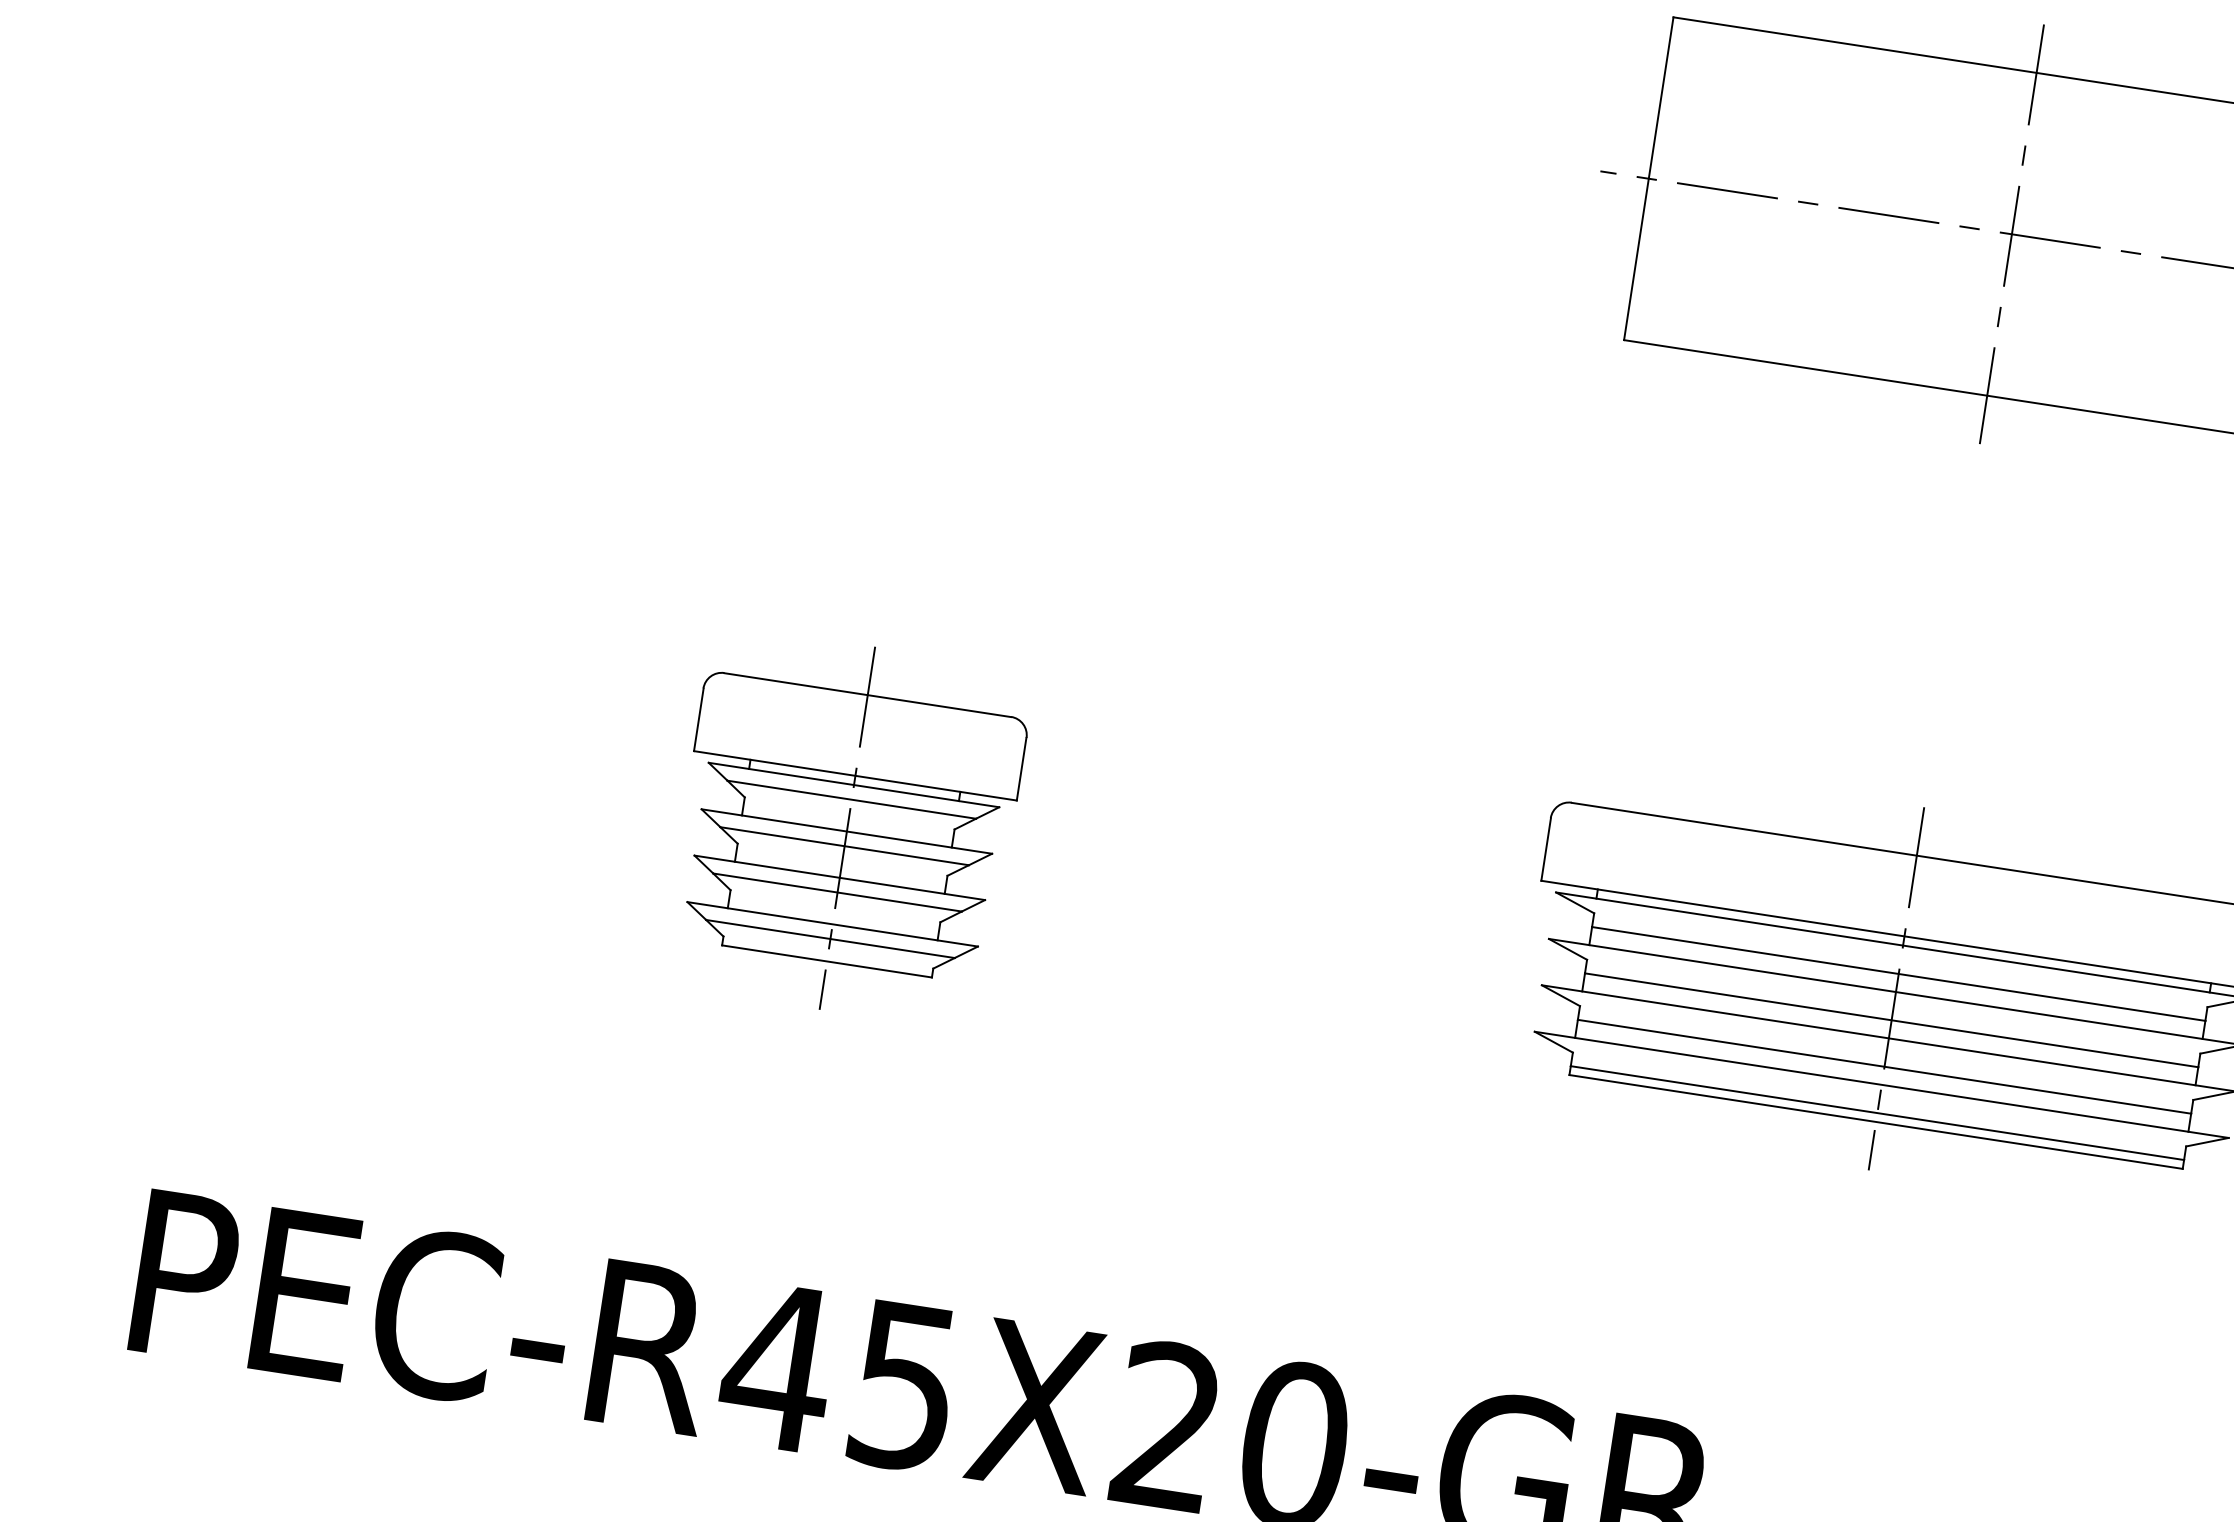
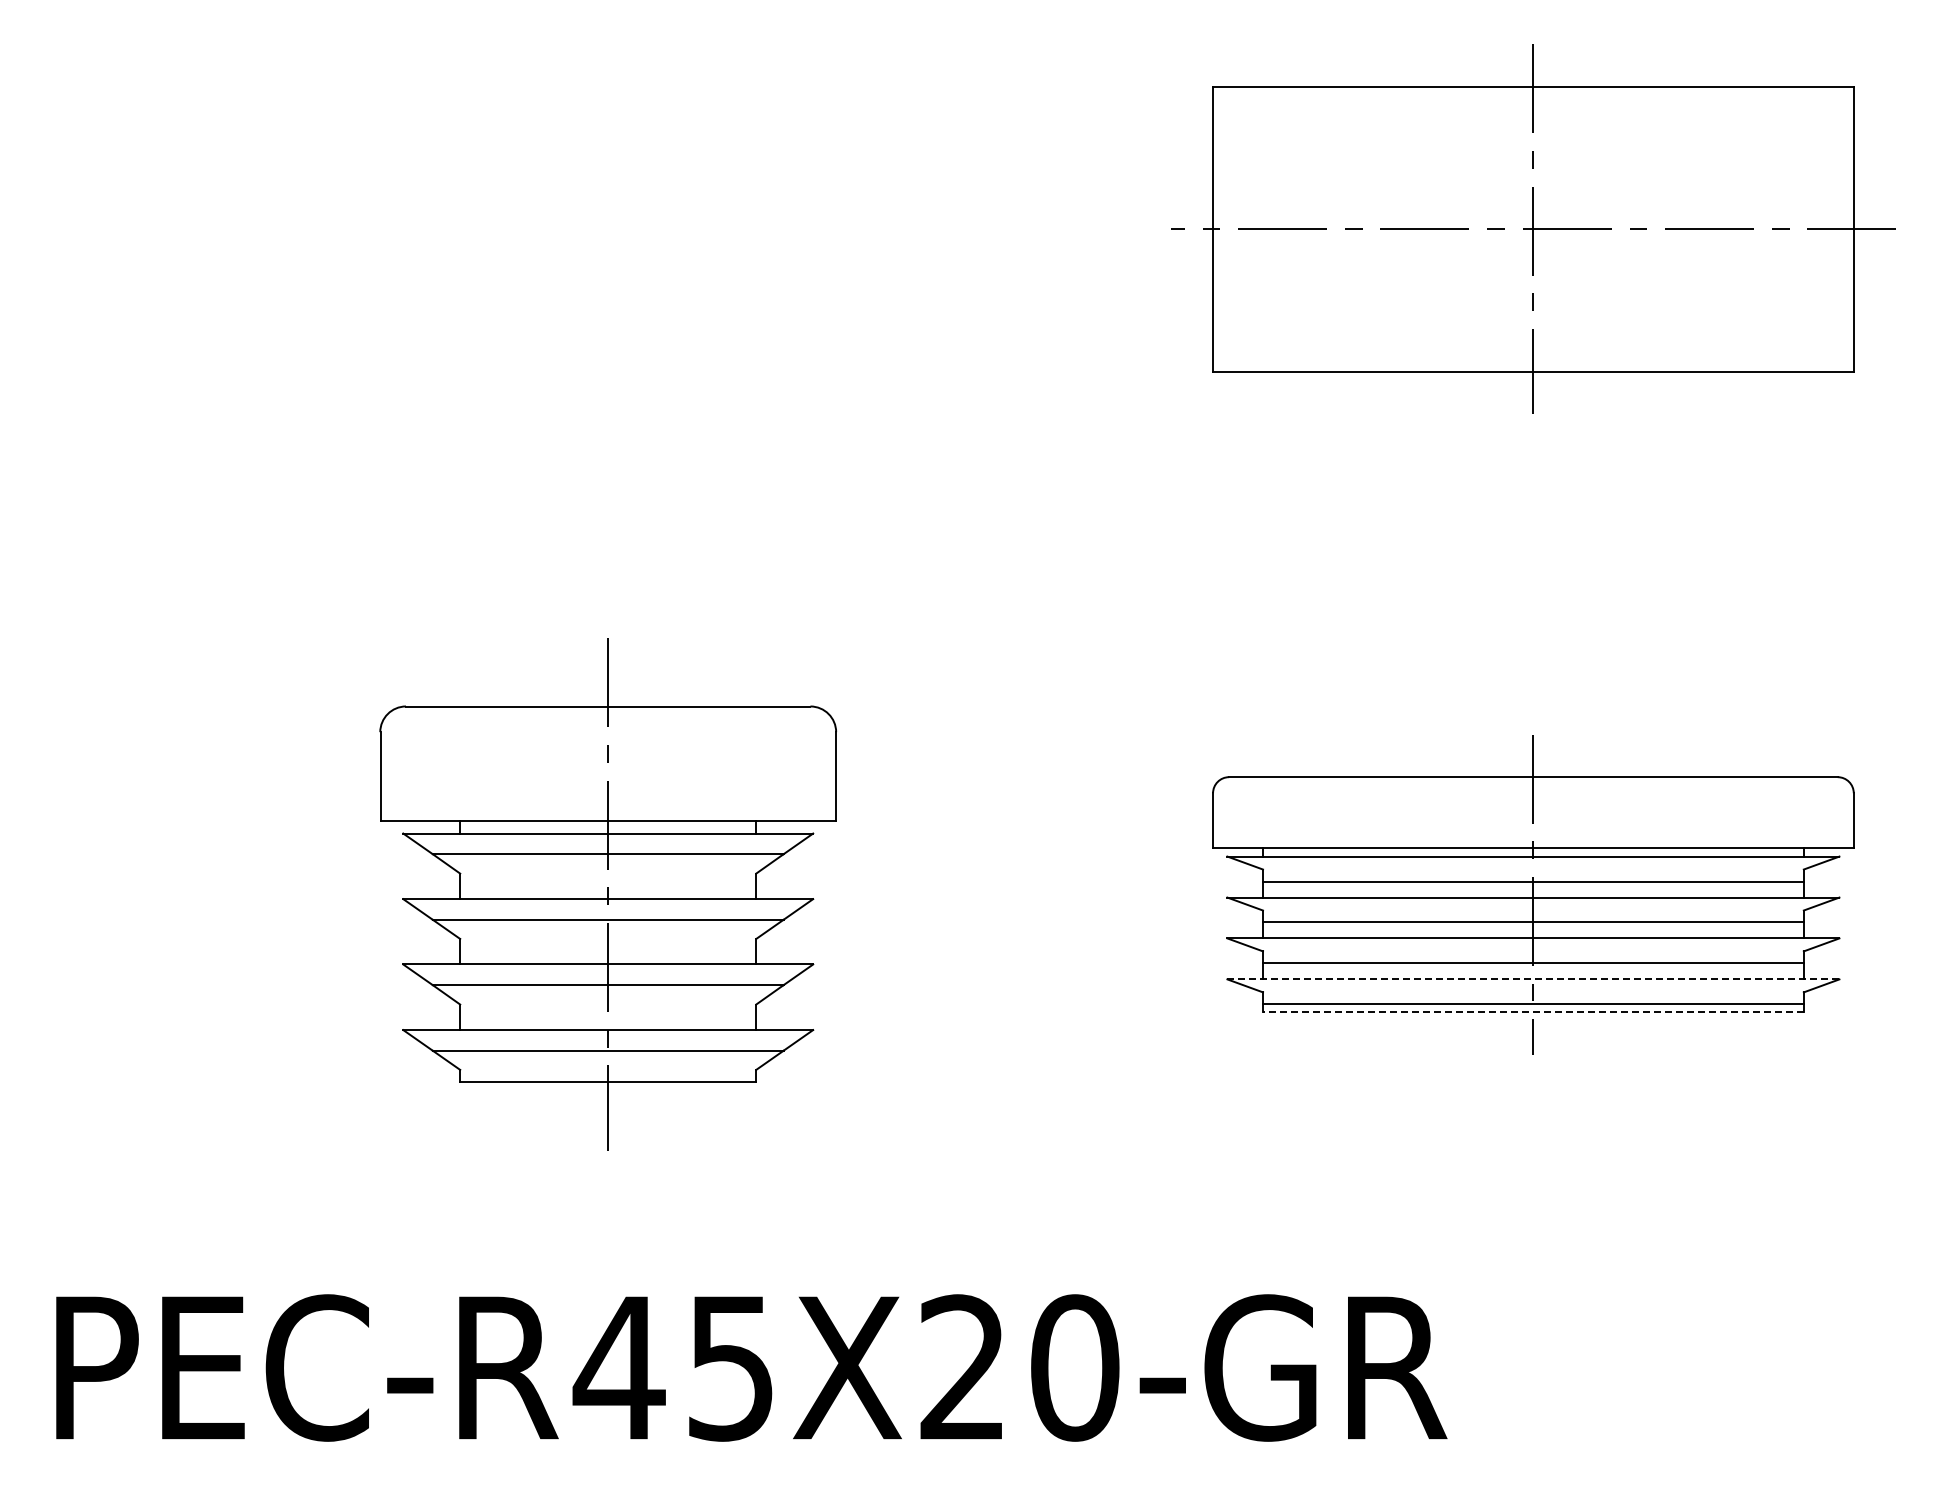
part: (847, 828) -> (608, 894), size x1.6
line: (1881, 1084) -> (1533, 979), solid -> dashed
line: (1874, 1122) -> (1532, 1012), solid -> dashed

